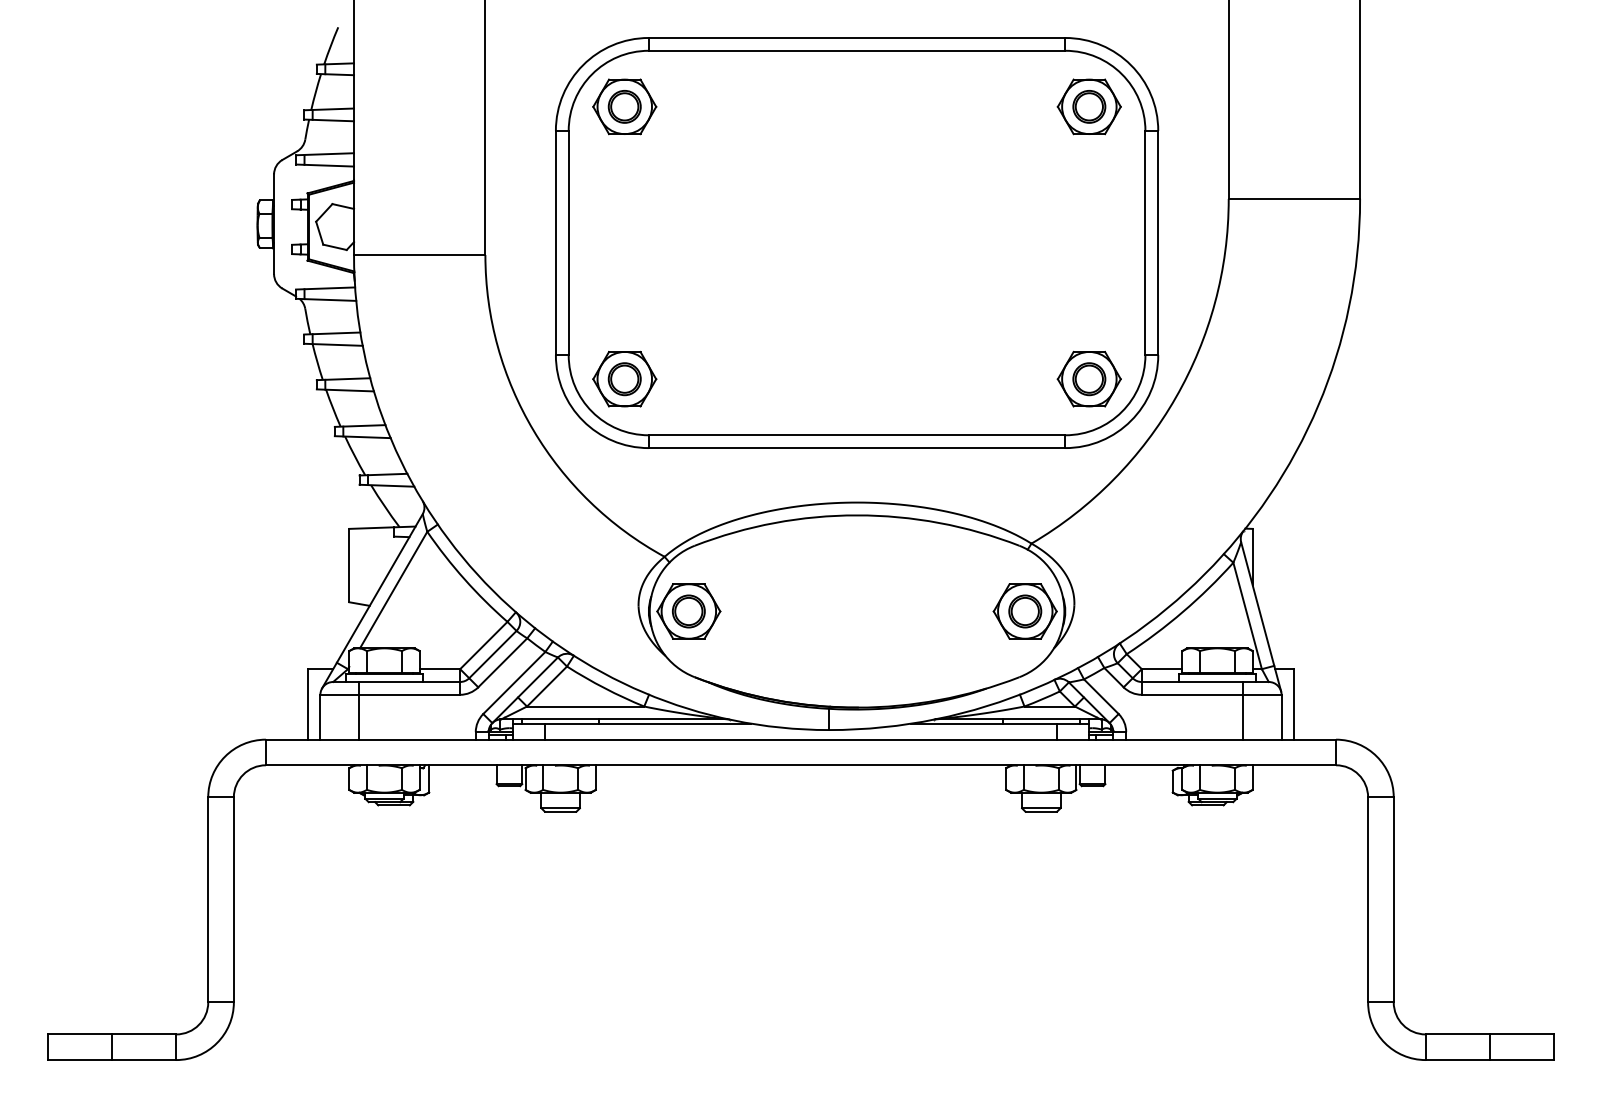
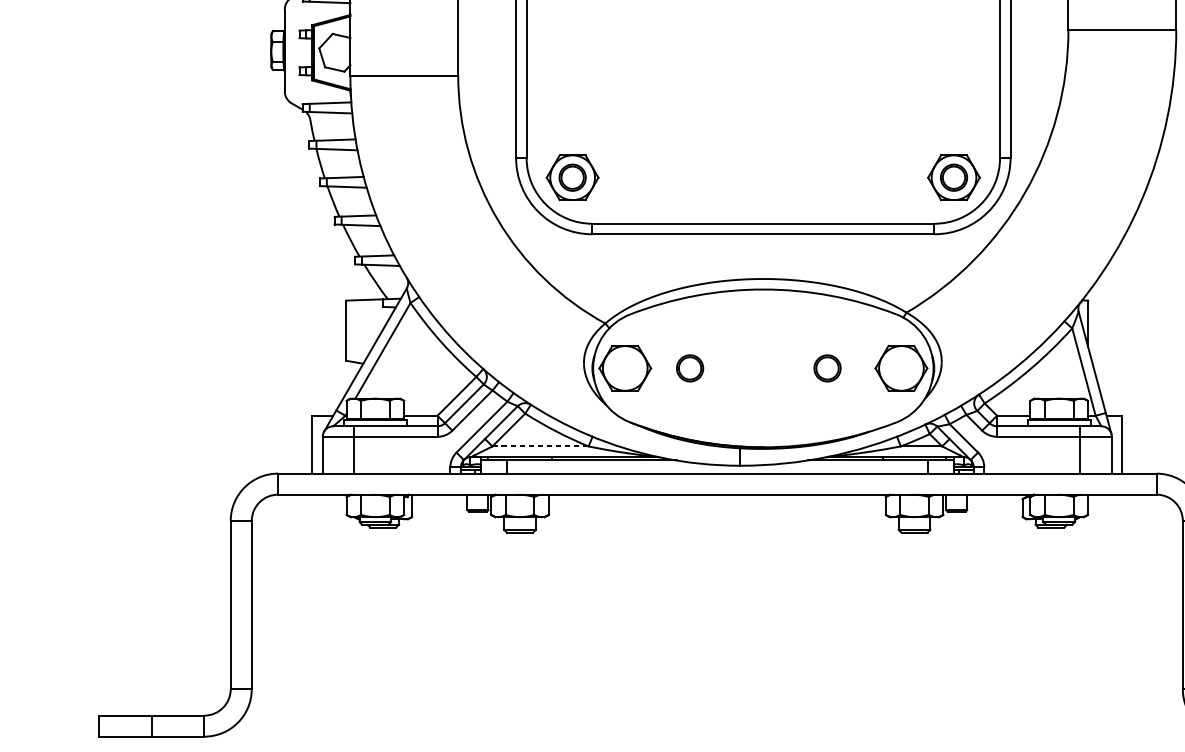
part: (688, 611) -> (689, 368), moved
part: (1025, 611) -> (827, 368), moved
line: (585, 706) -> (540, 446), solid -> dashed

